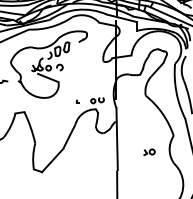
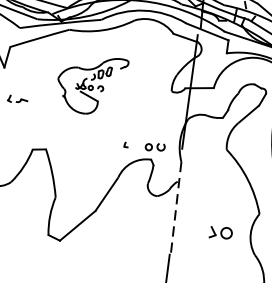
part: (48, 64) -> (90, 84), size x0.6
line: (117, 139) -> (176, 208), solid -> dashed
part: (149, 152) -> (220, 233), size x1.4

